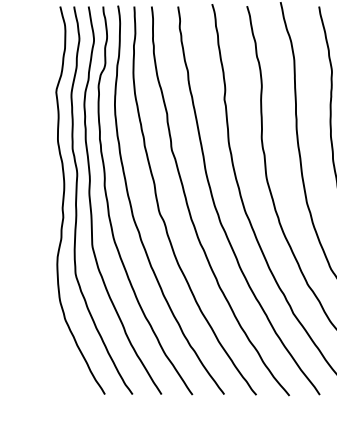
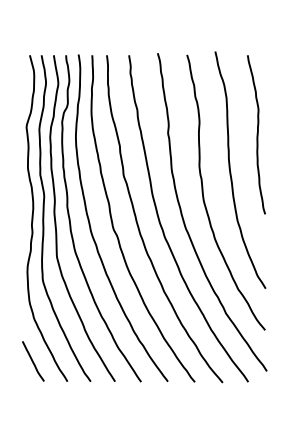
line: (64, 370) -> (33, 361), added

